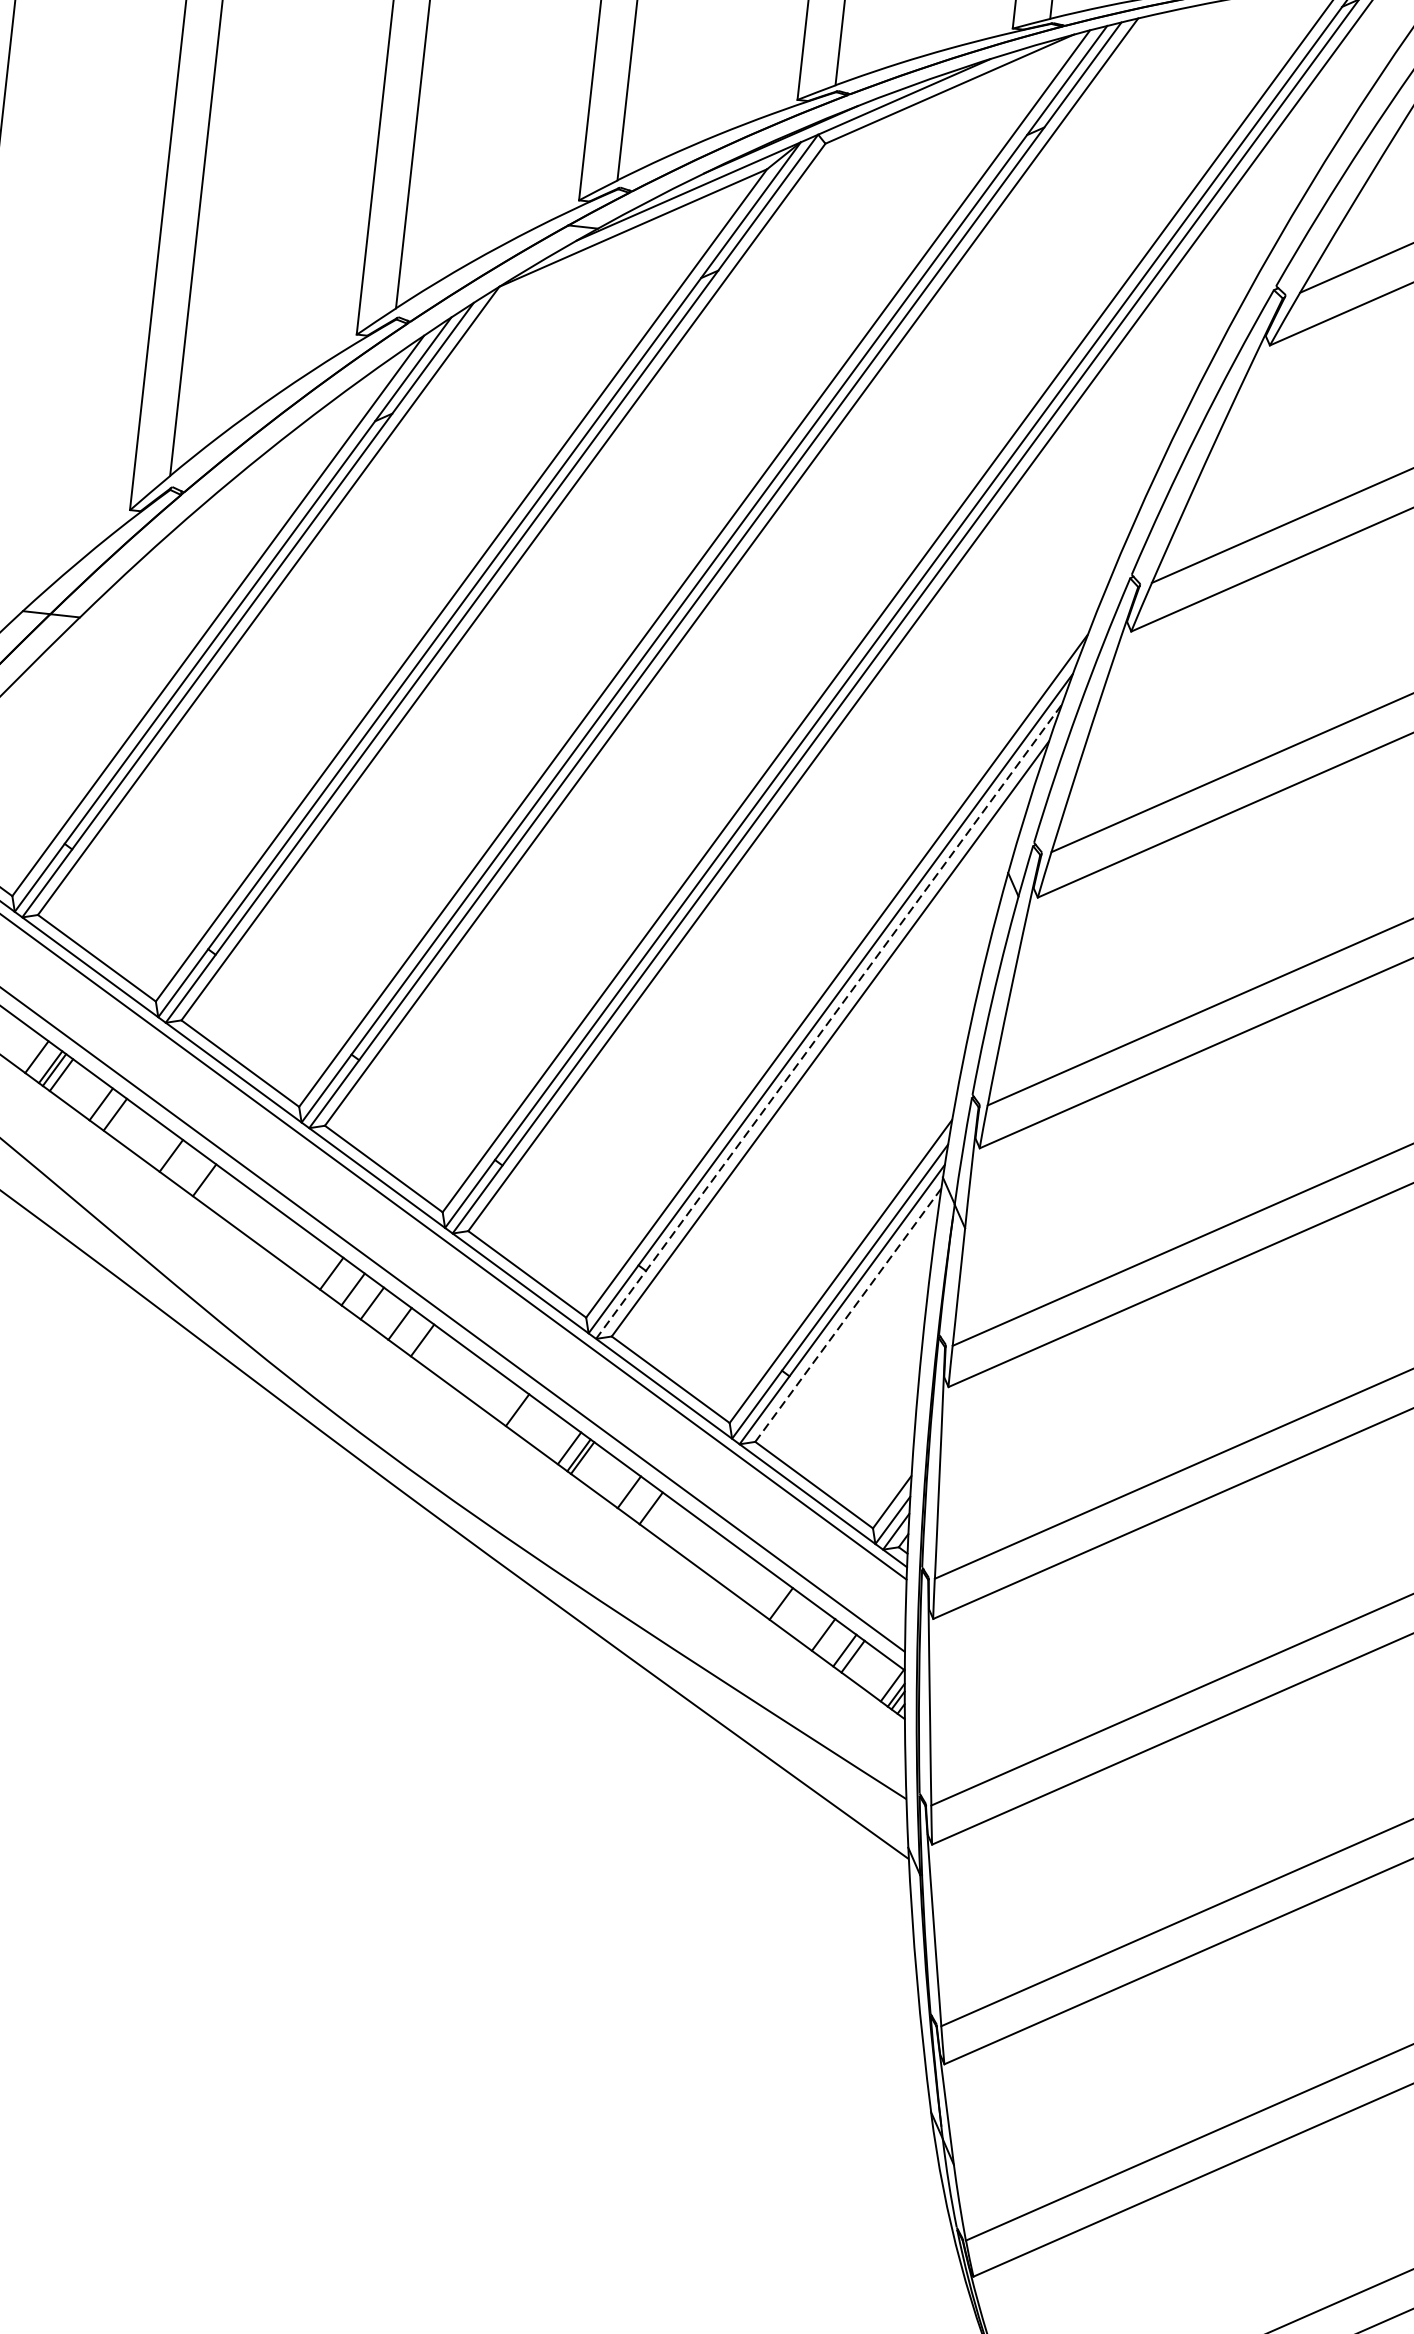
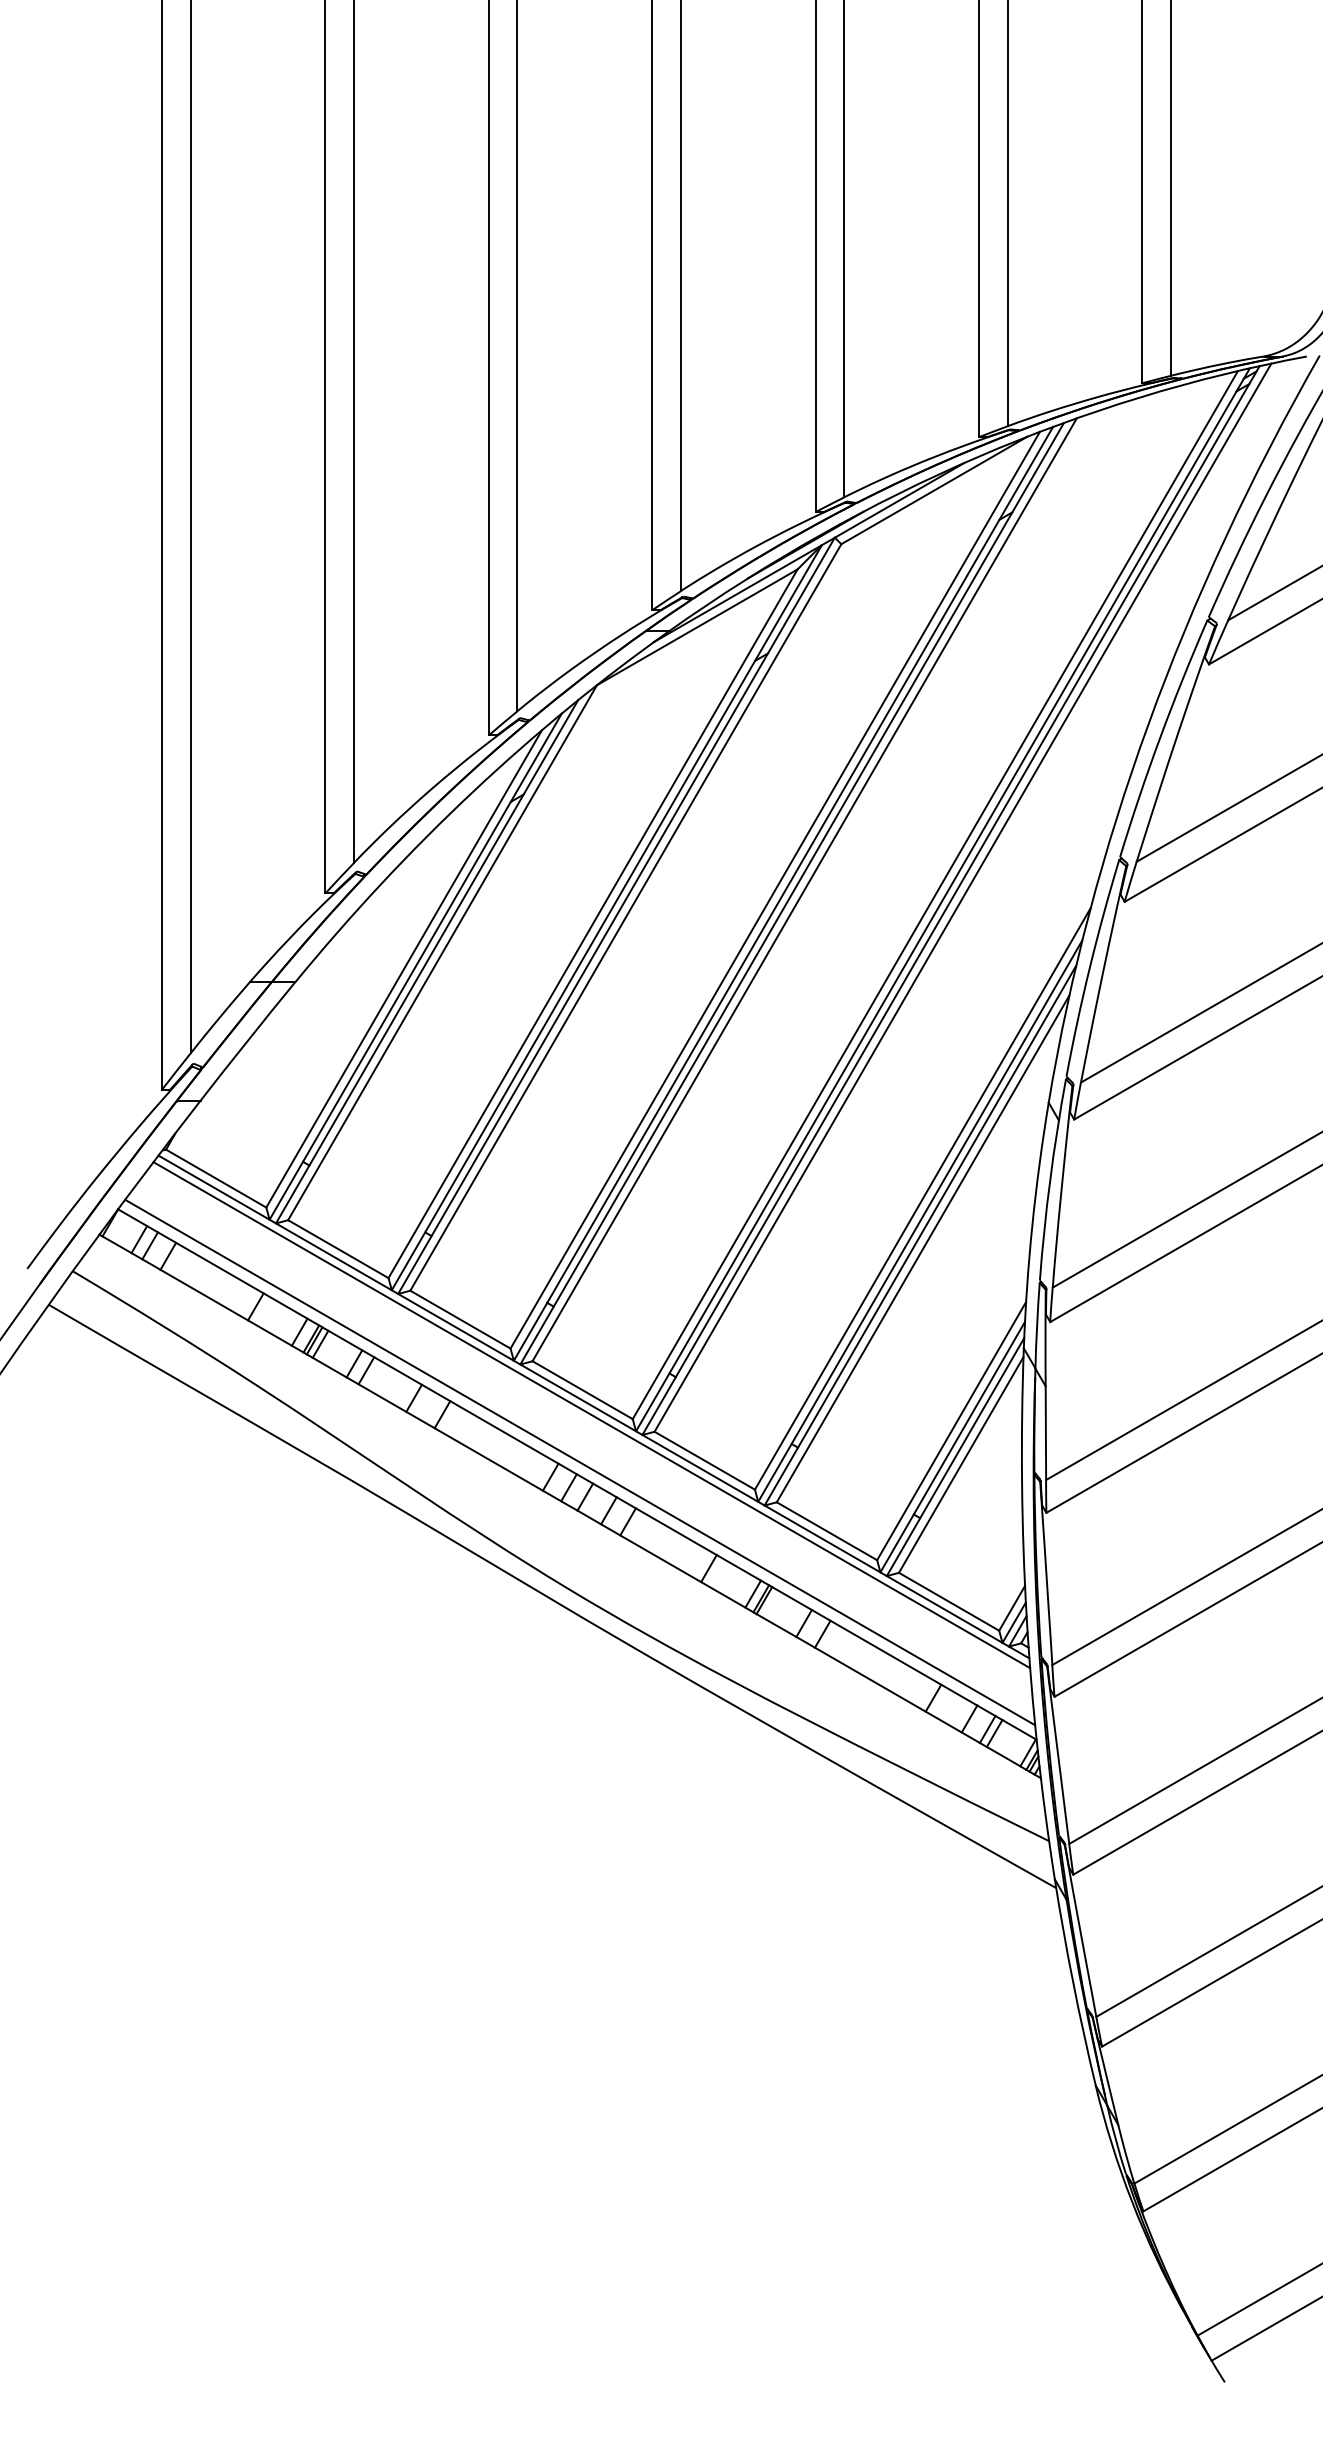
line: (828, 1023) -> (920, 1236), dashed -> solid
line: (847, 1315) -> (960, 1465), dashed -> solid

